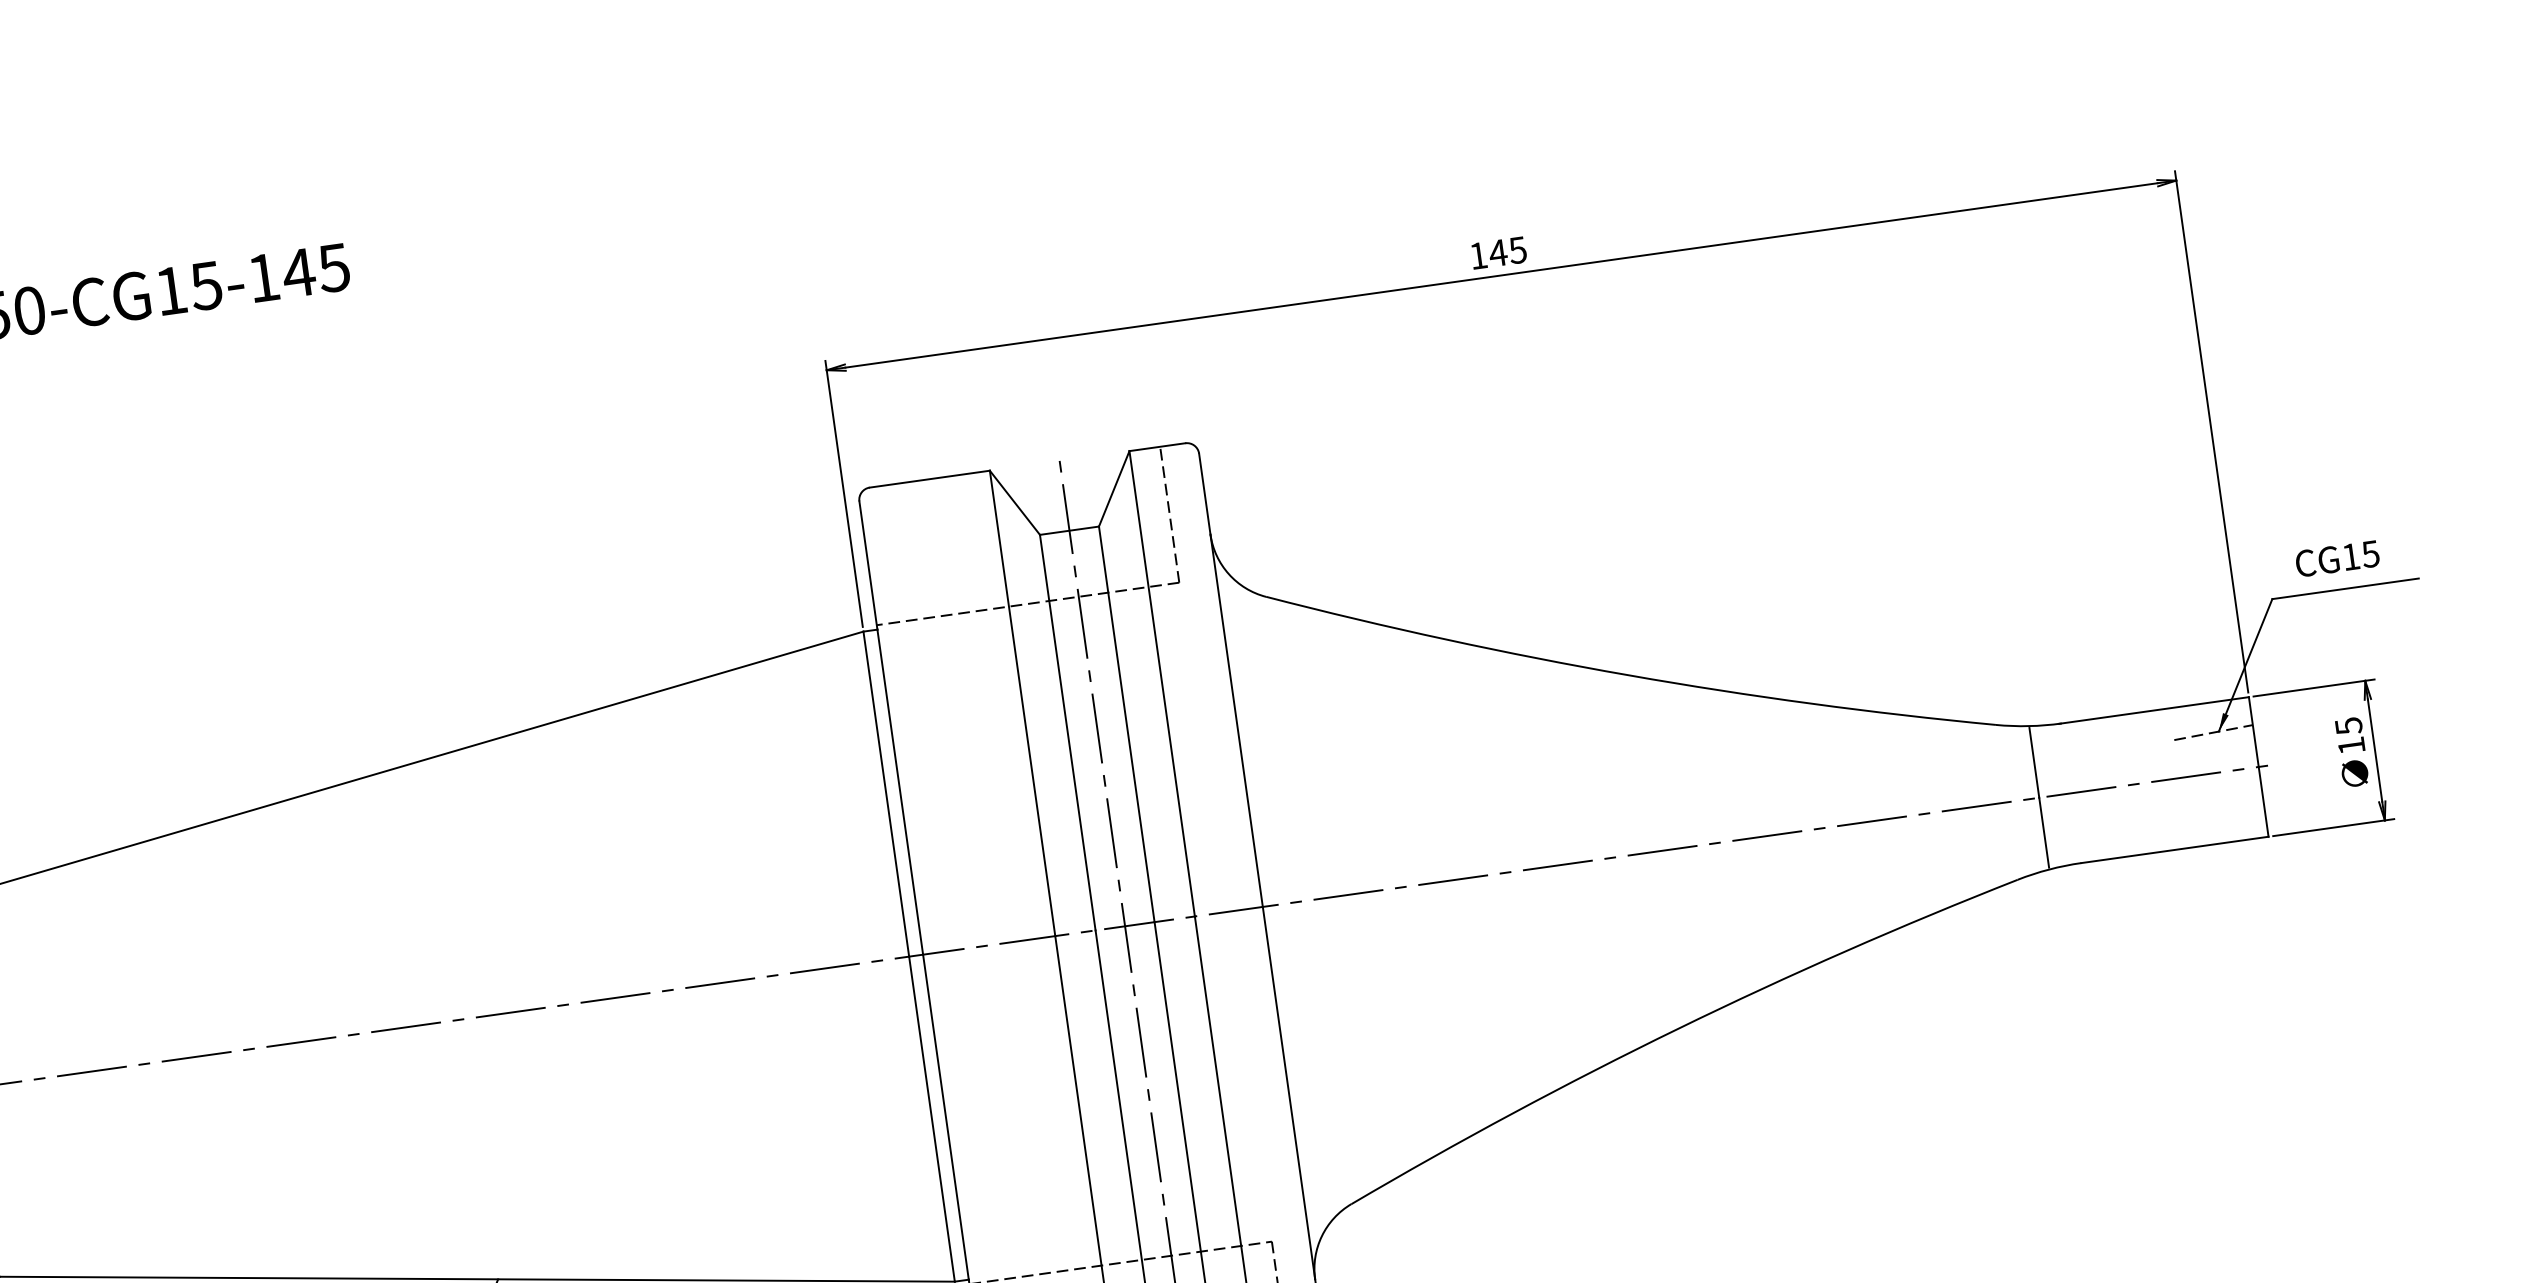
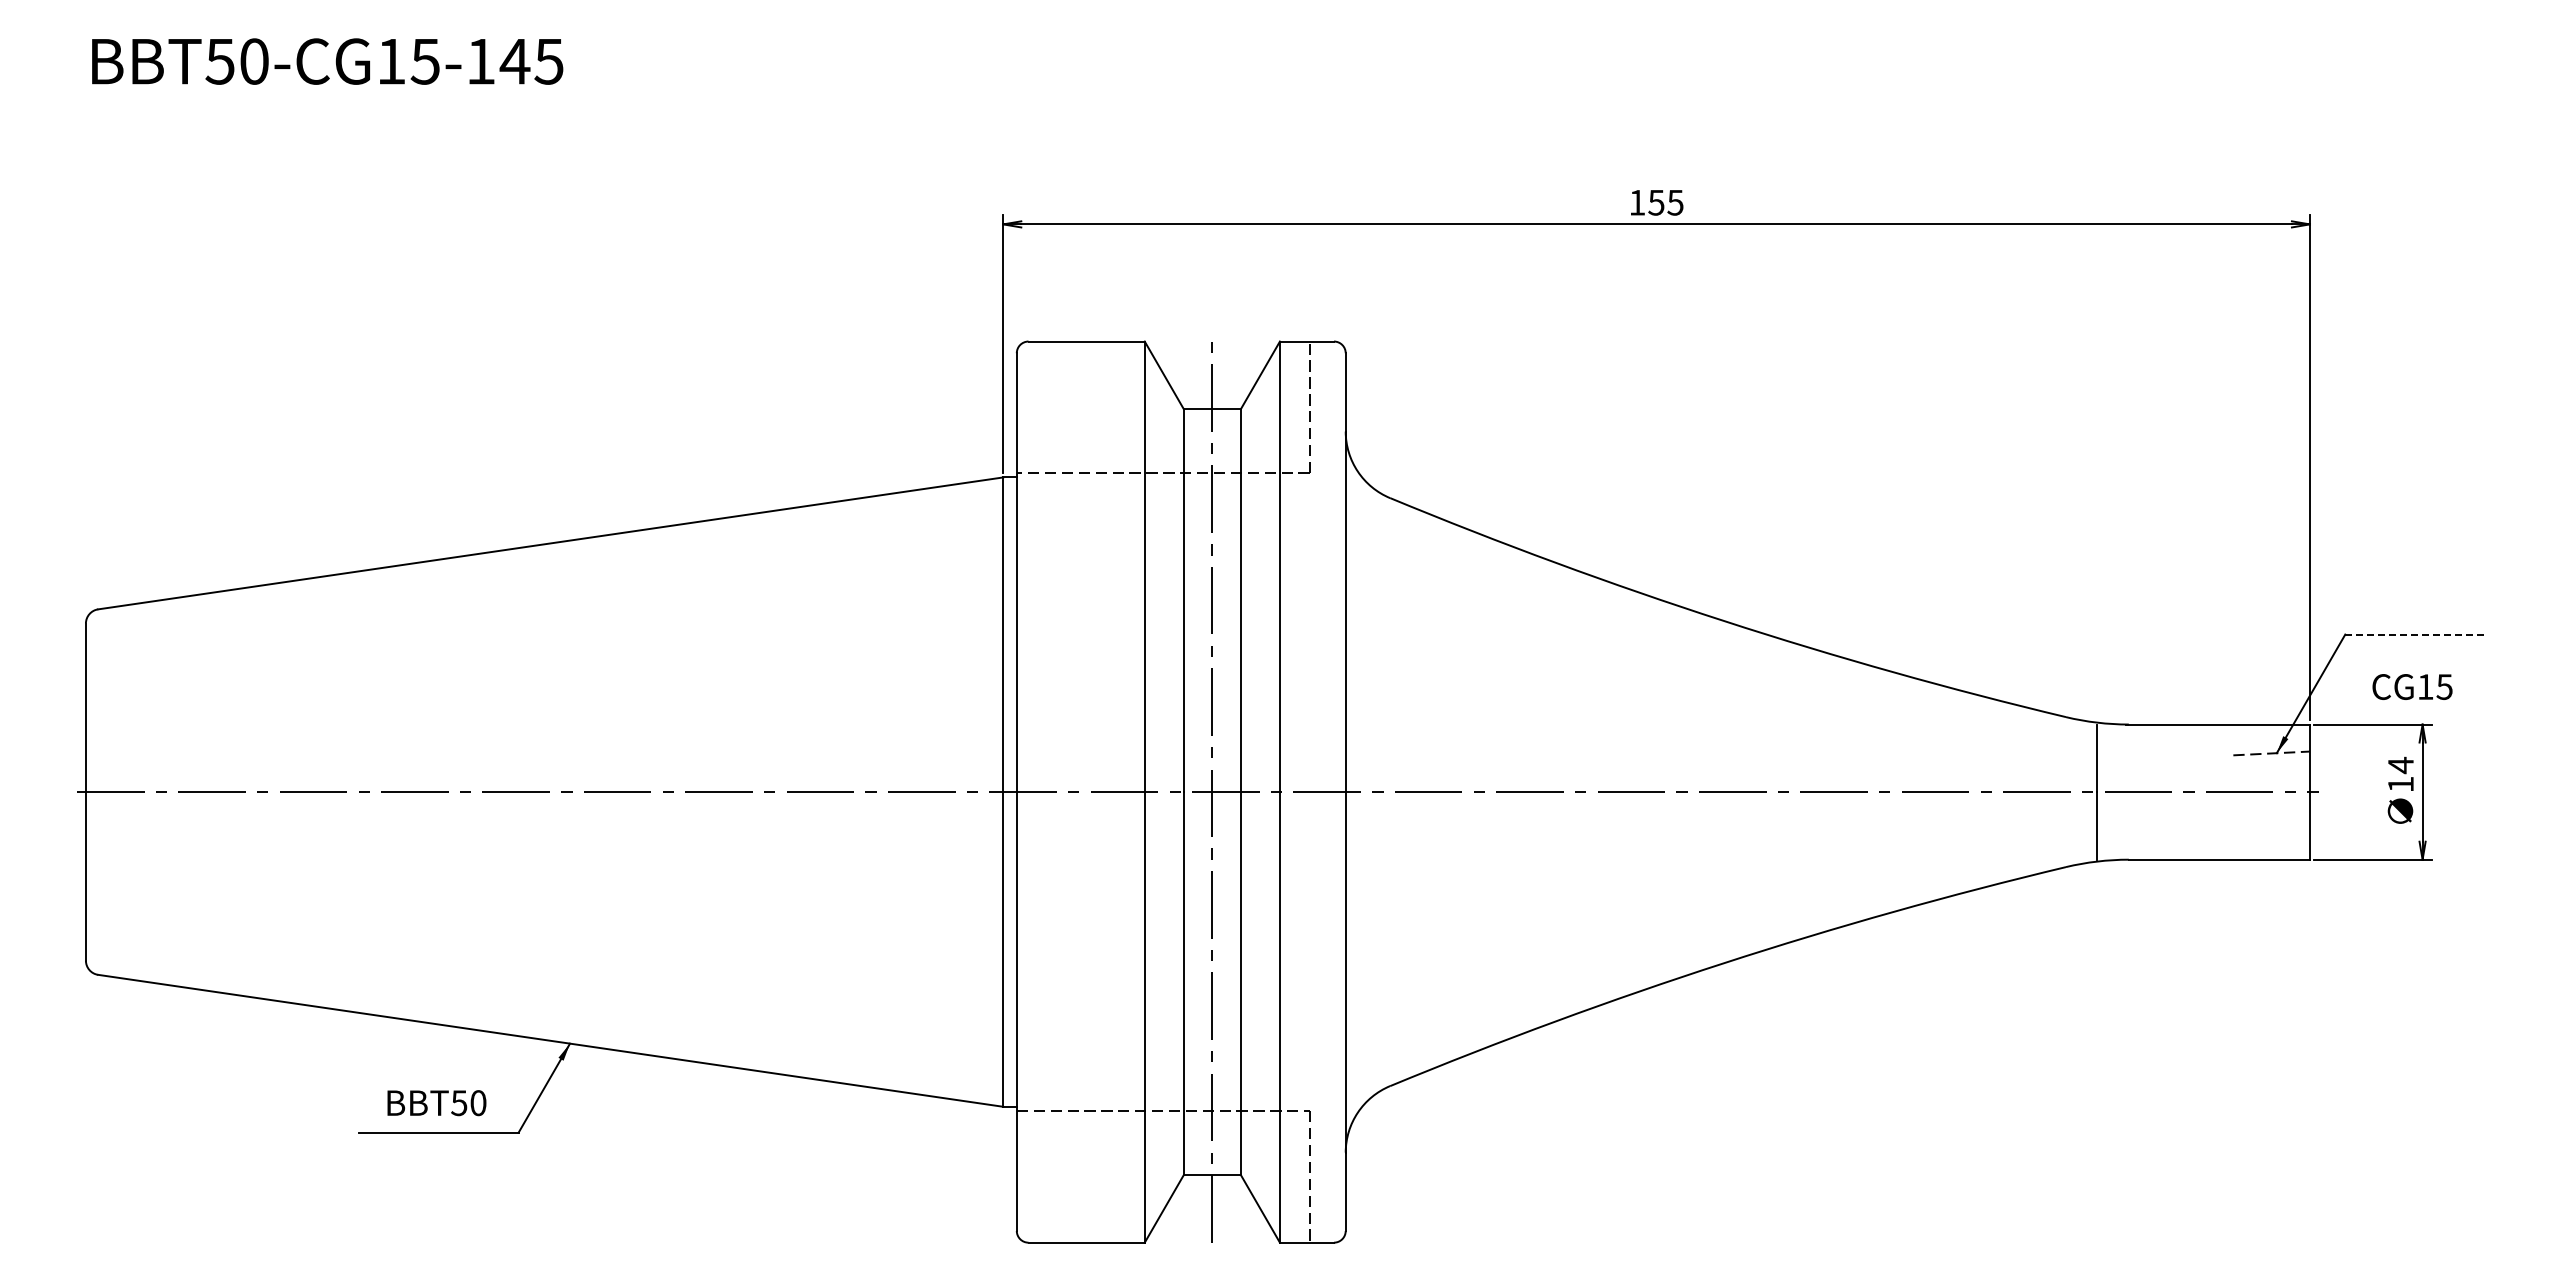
text: (1498, 252) -> (1656, 202), 145 -> 155
text: (2337, 558) -> (2412, 686), moved
line: (2345, 588) -> (2416, 634), solid -> dashed
text: (2348, 726) -> (2400, 765), 15 -> 14

